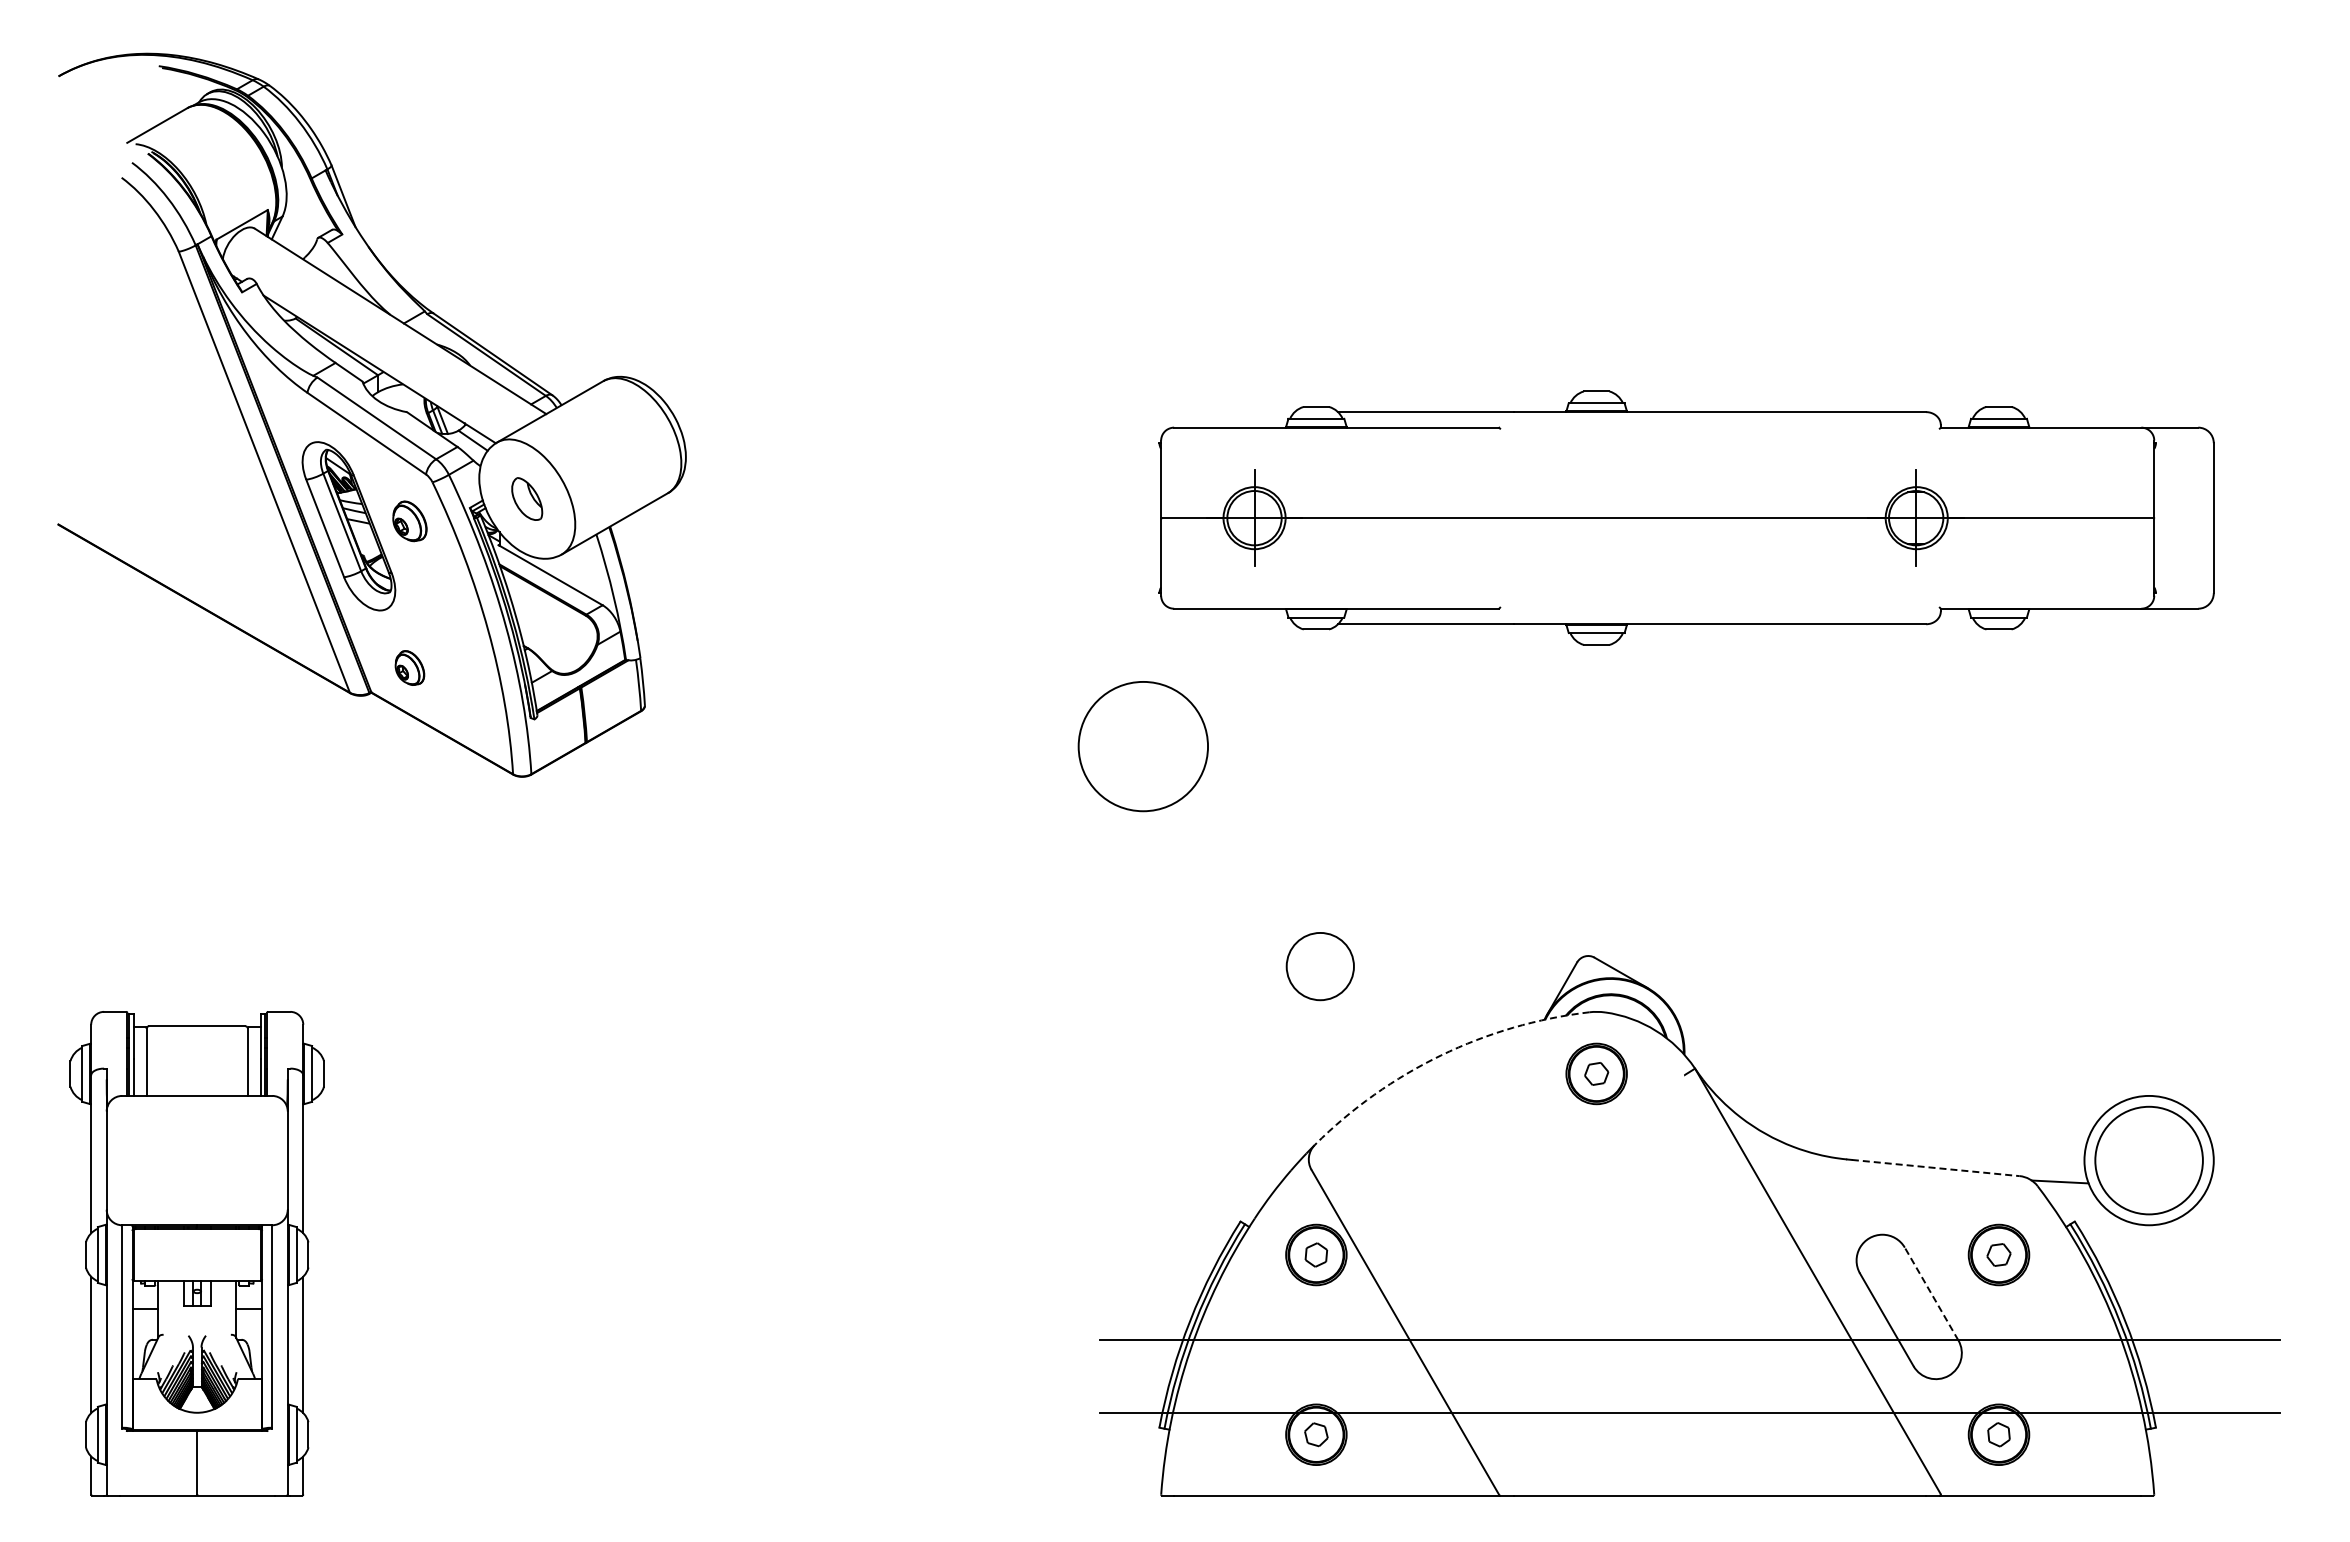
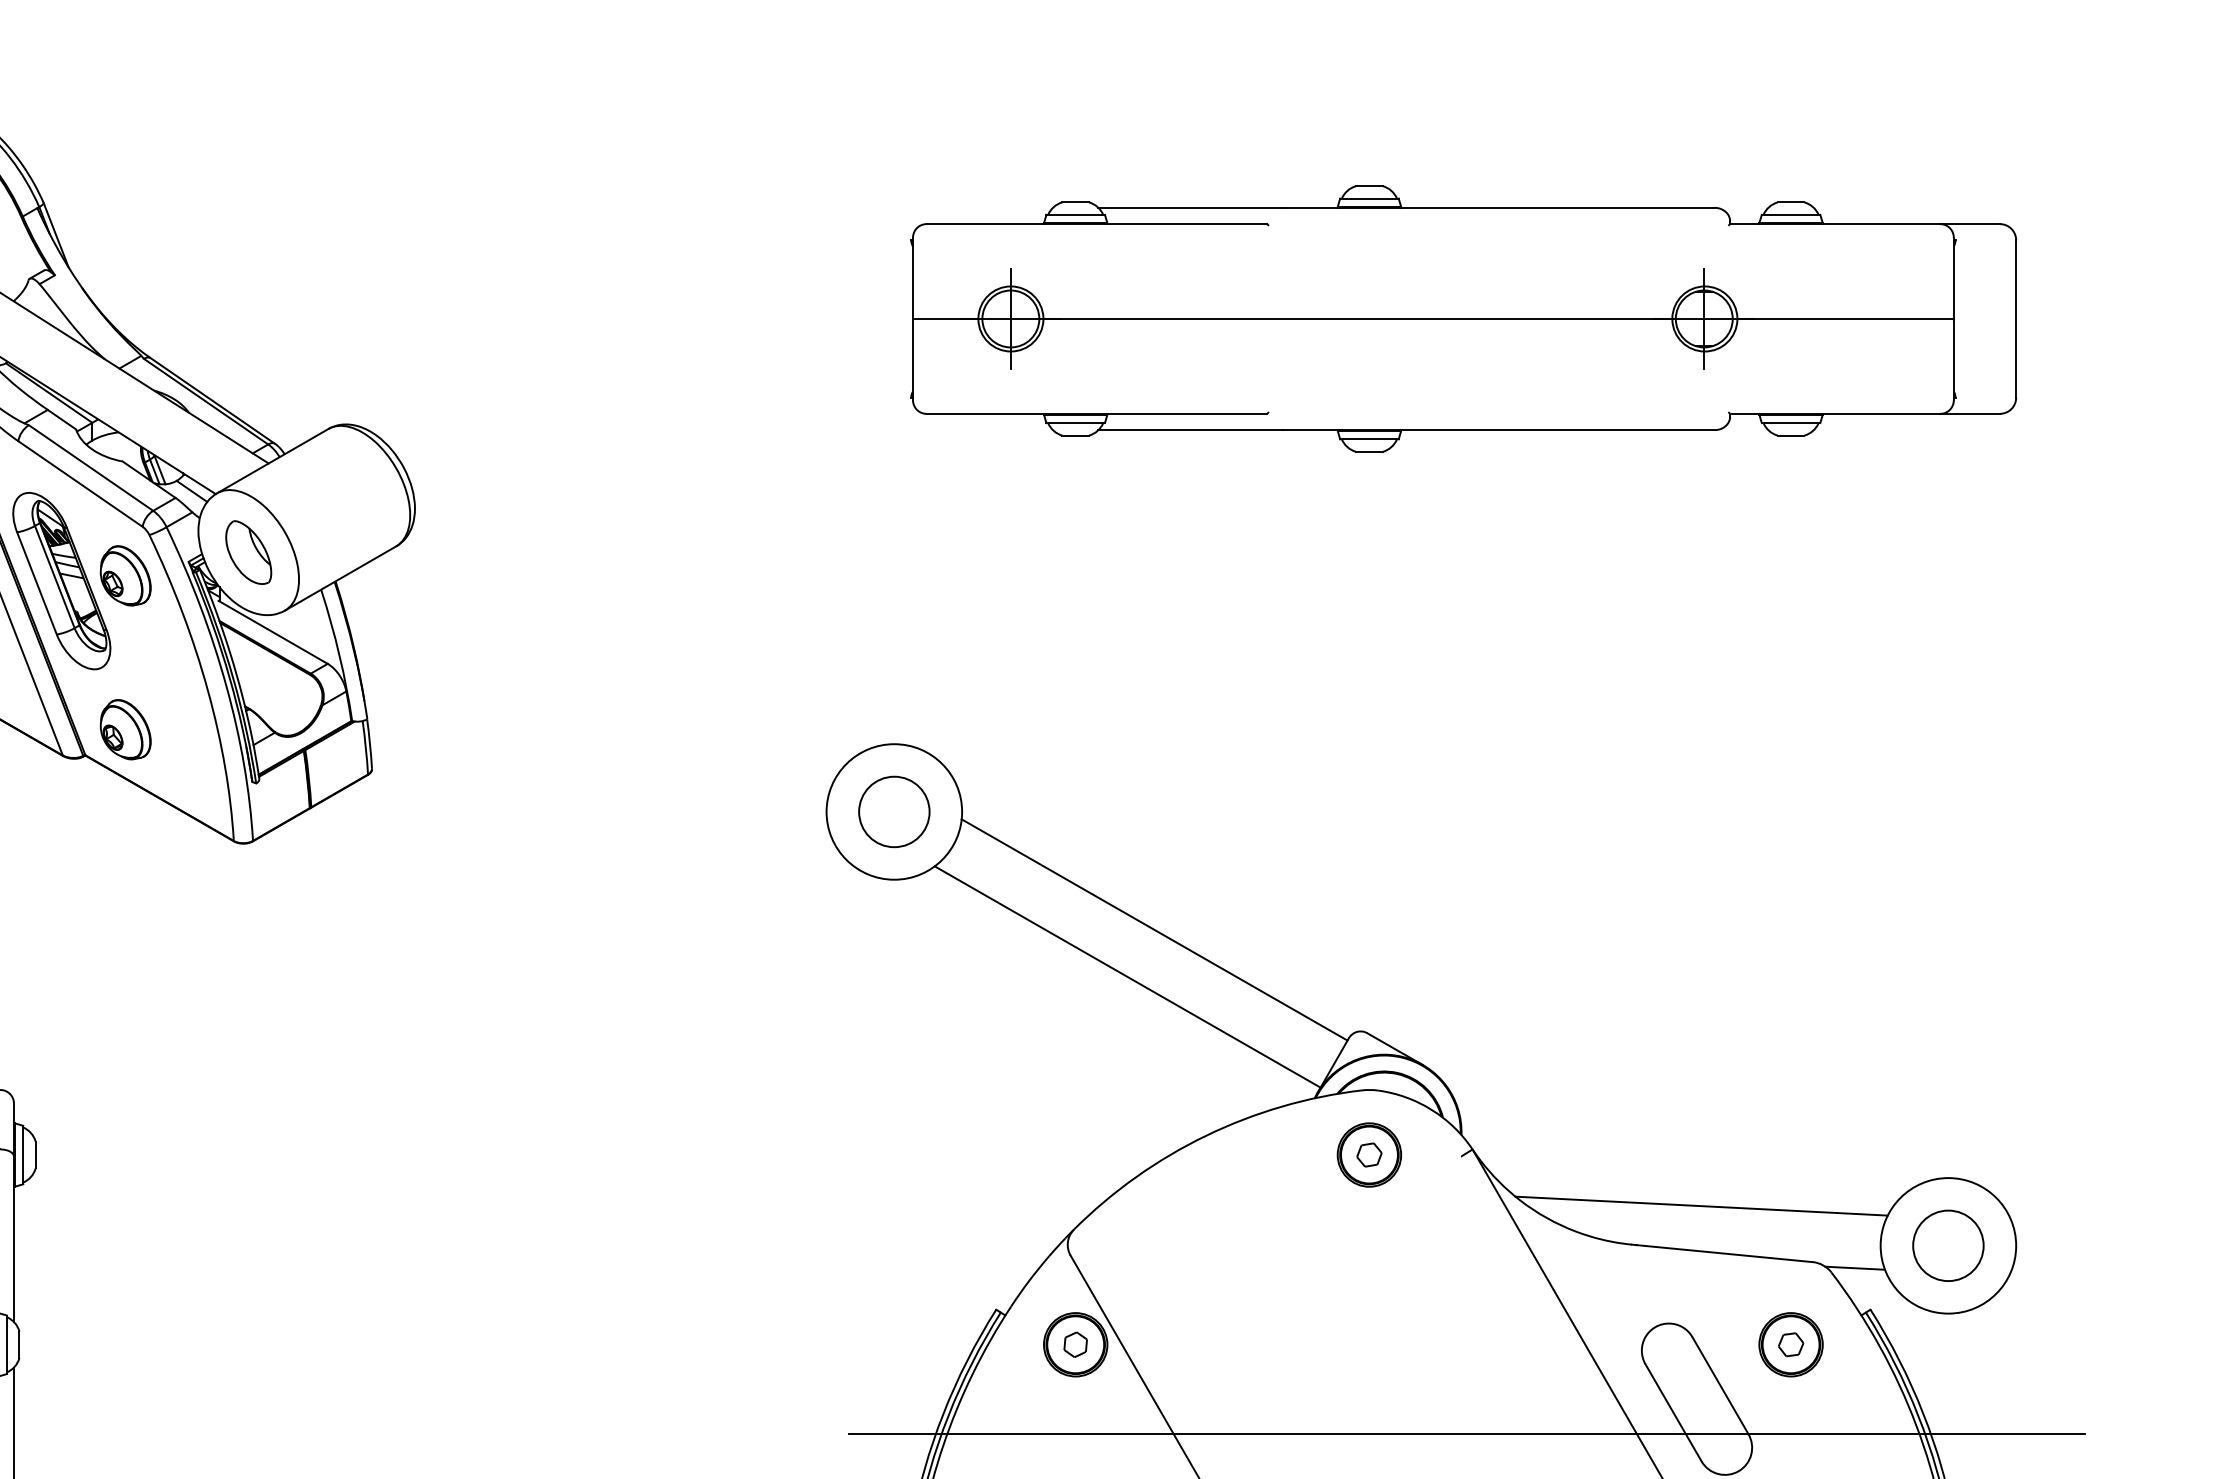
part: (526, 498) -> (247, 551), size x1.43
part: (1686, 517) -> (1463, 318), moved
part: (409, 521) -> (125, 576), size x1.43
part: (409, 667) -> (125, 729), size x1.67
line: (1391, 858) -> (1154, 929), added
line: (1365, 903) -> (1127, 976), added
circle: (1319, 966) -> (893, 811), moved
arc: (1441, 1055) -> (1206, 1135), dashed -> solid
line: (1913, 1122) -> (1701, 1205), added
circle: (2148, 1160) -> (1947, 1245), size x0.62
line: (1936, 1168) -> (1725, 1254), dashed -> solid
line: (1931, 1294) -> (1720, 1386), dashed -> solid

